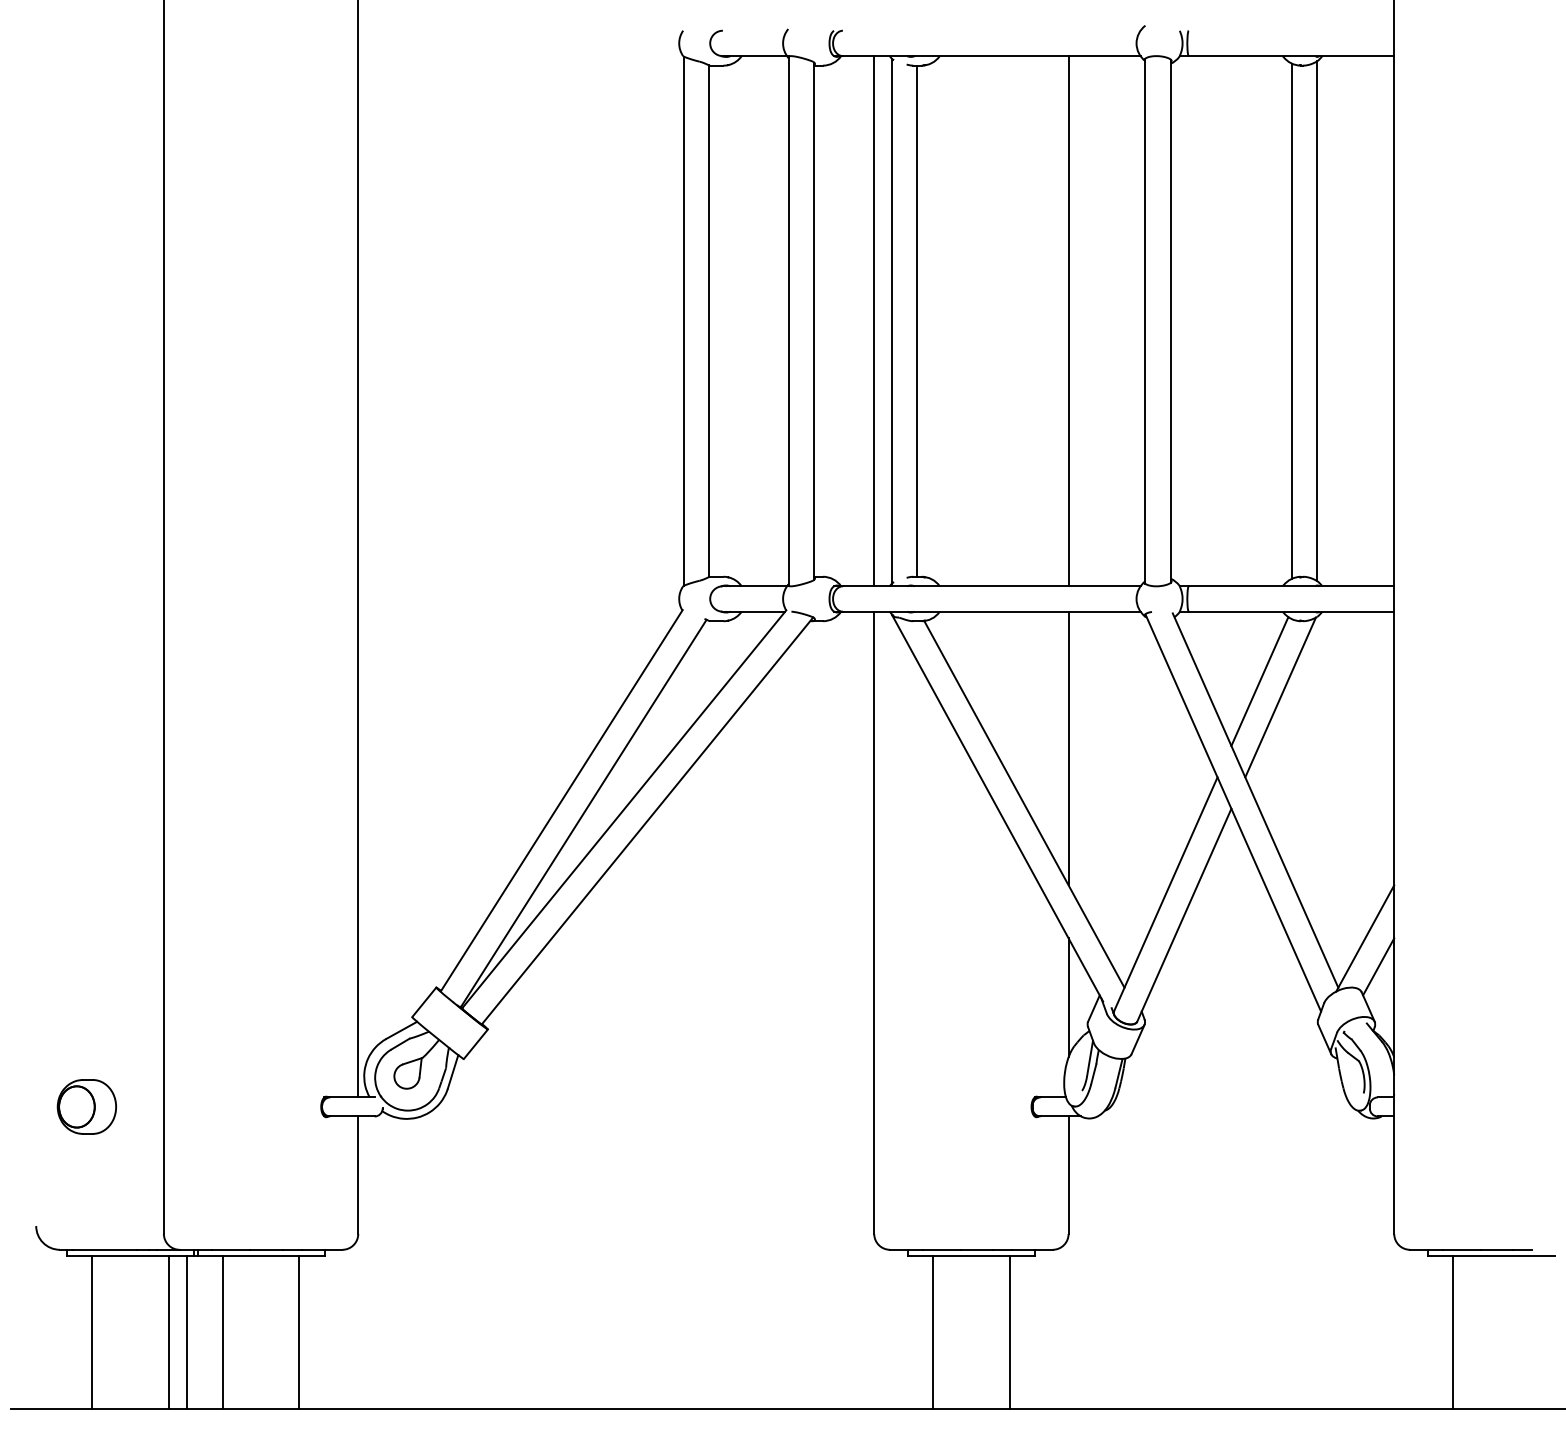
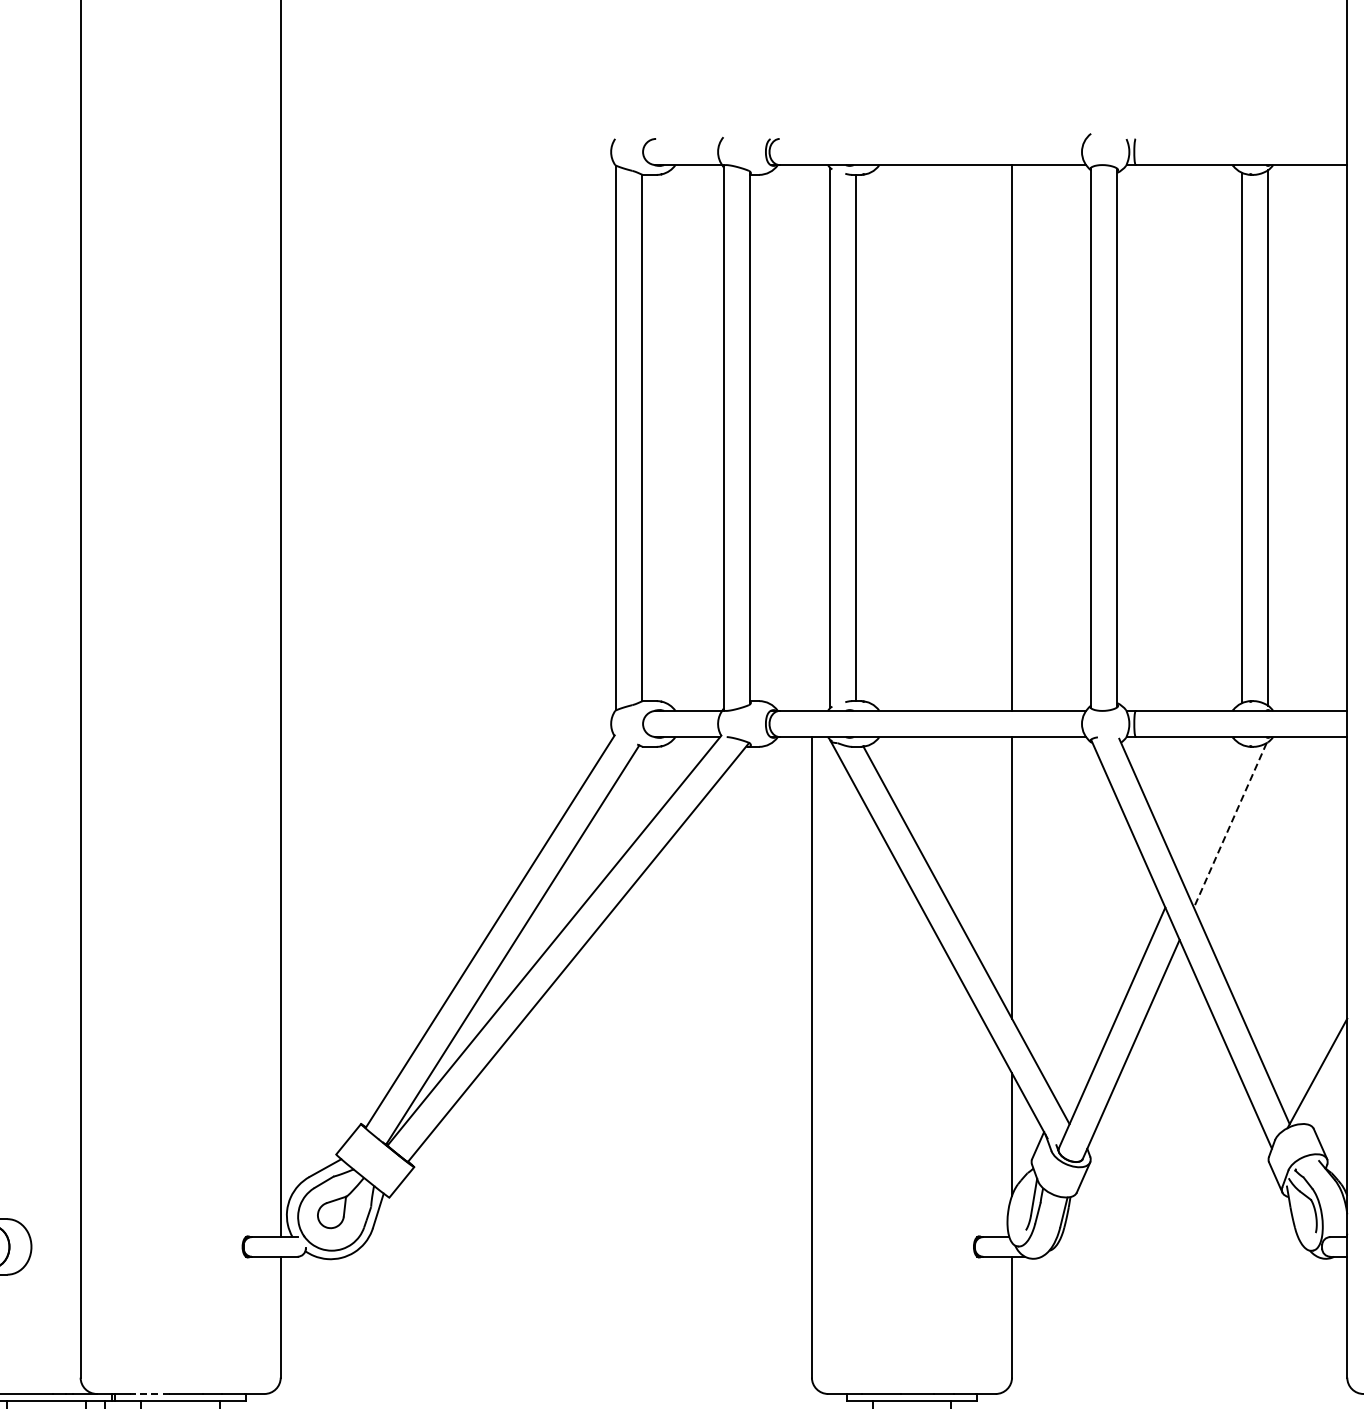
line: (874, 321) -> (812, 438), removed
line: (1259, 681) -> (1208, 808), removed
line: (1280, 697) -> (1230, 825), solid -> dashed
line: (1378, 966) -> (1331, 1102), removed
line: (230, 1249) -> (149, 1393), solid -> dashed

